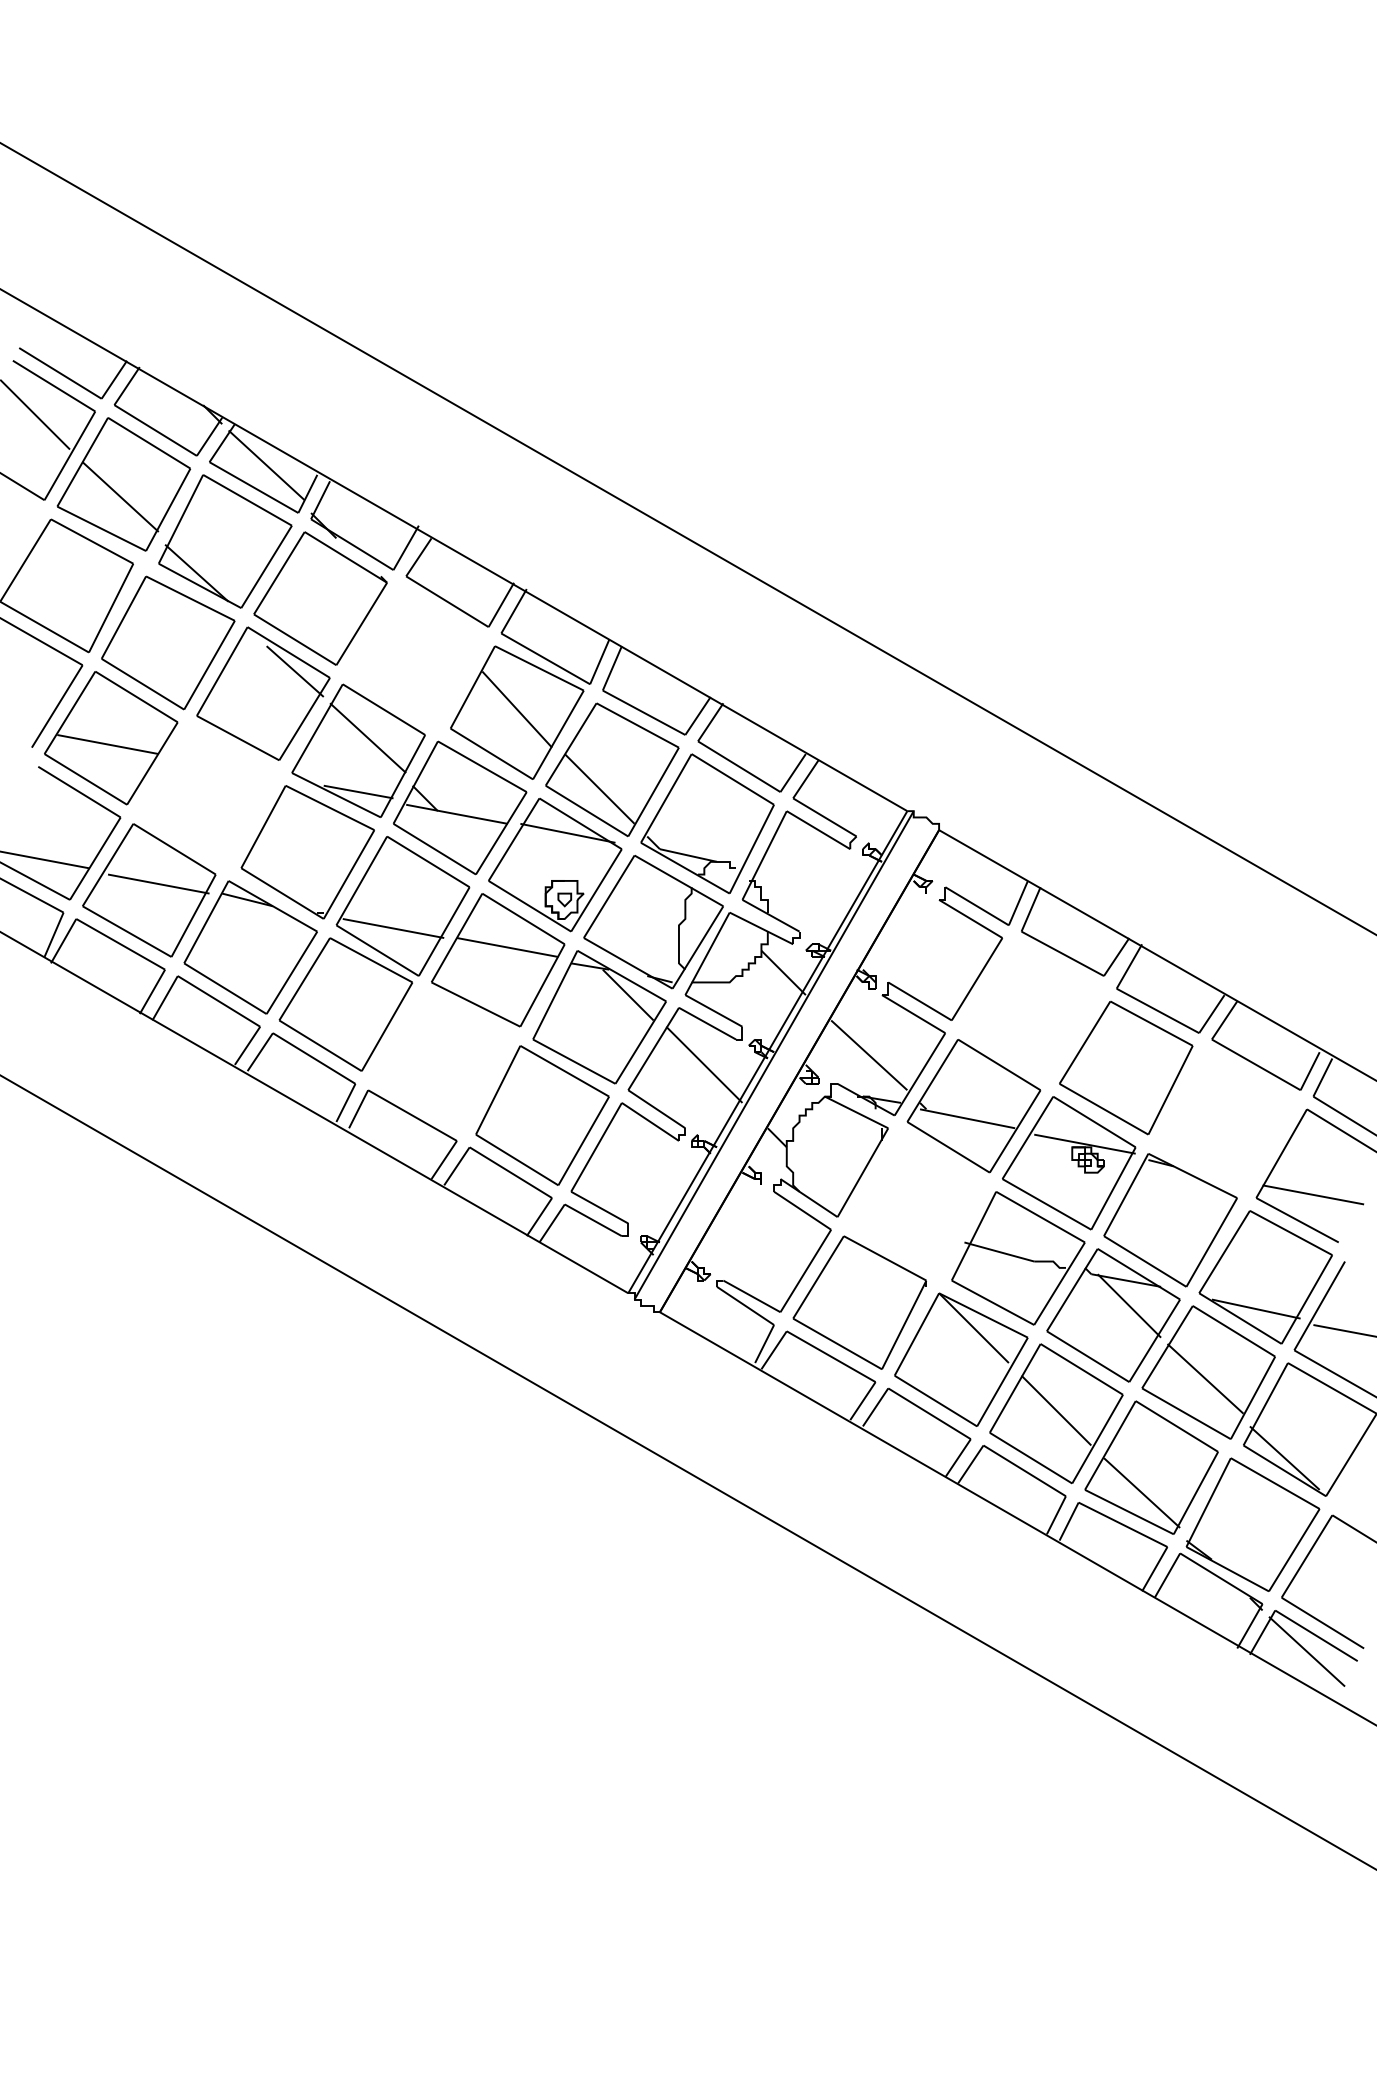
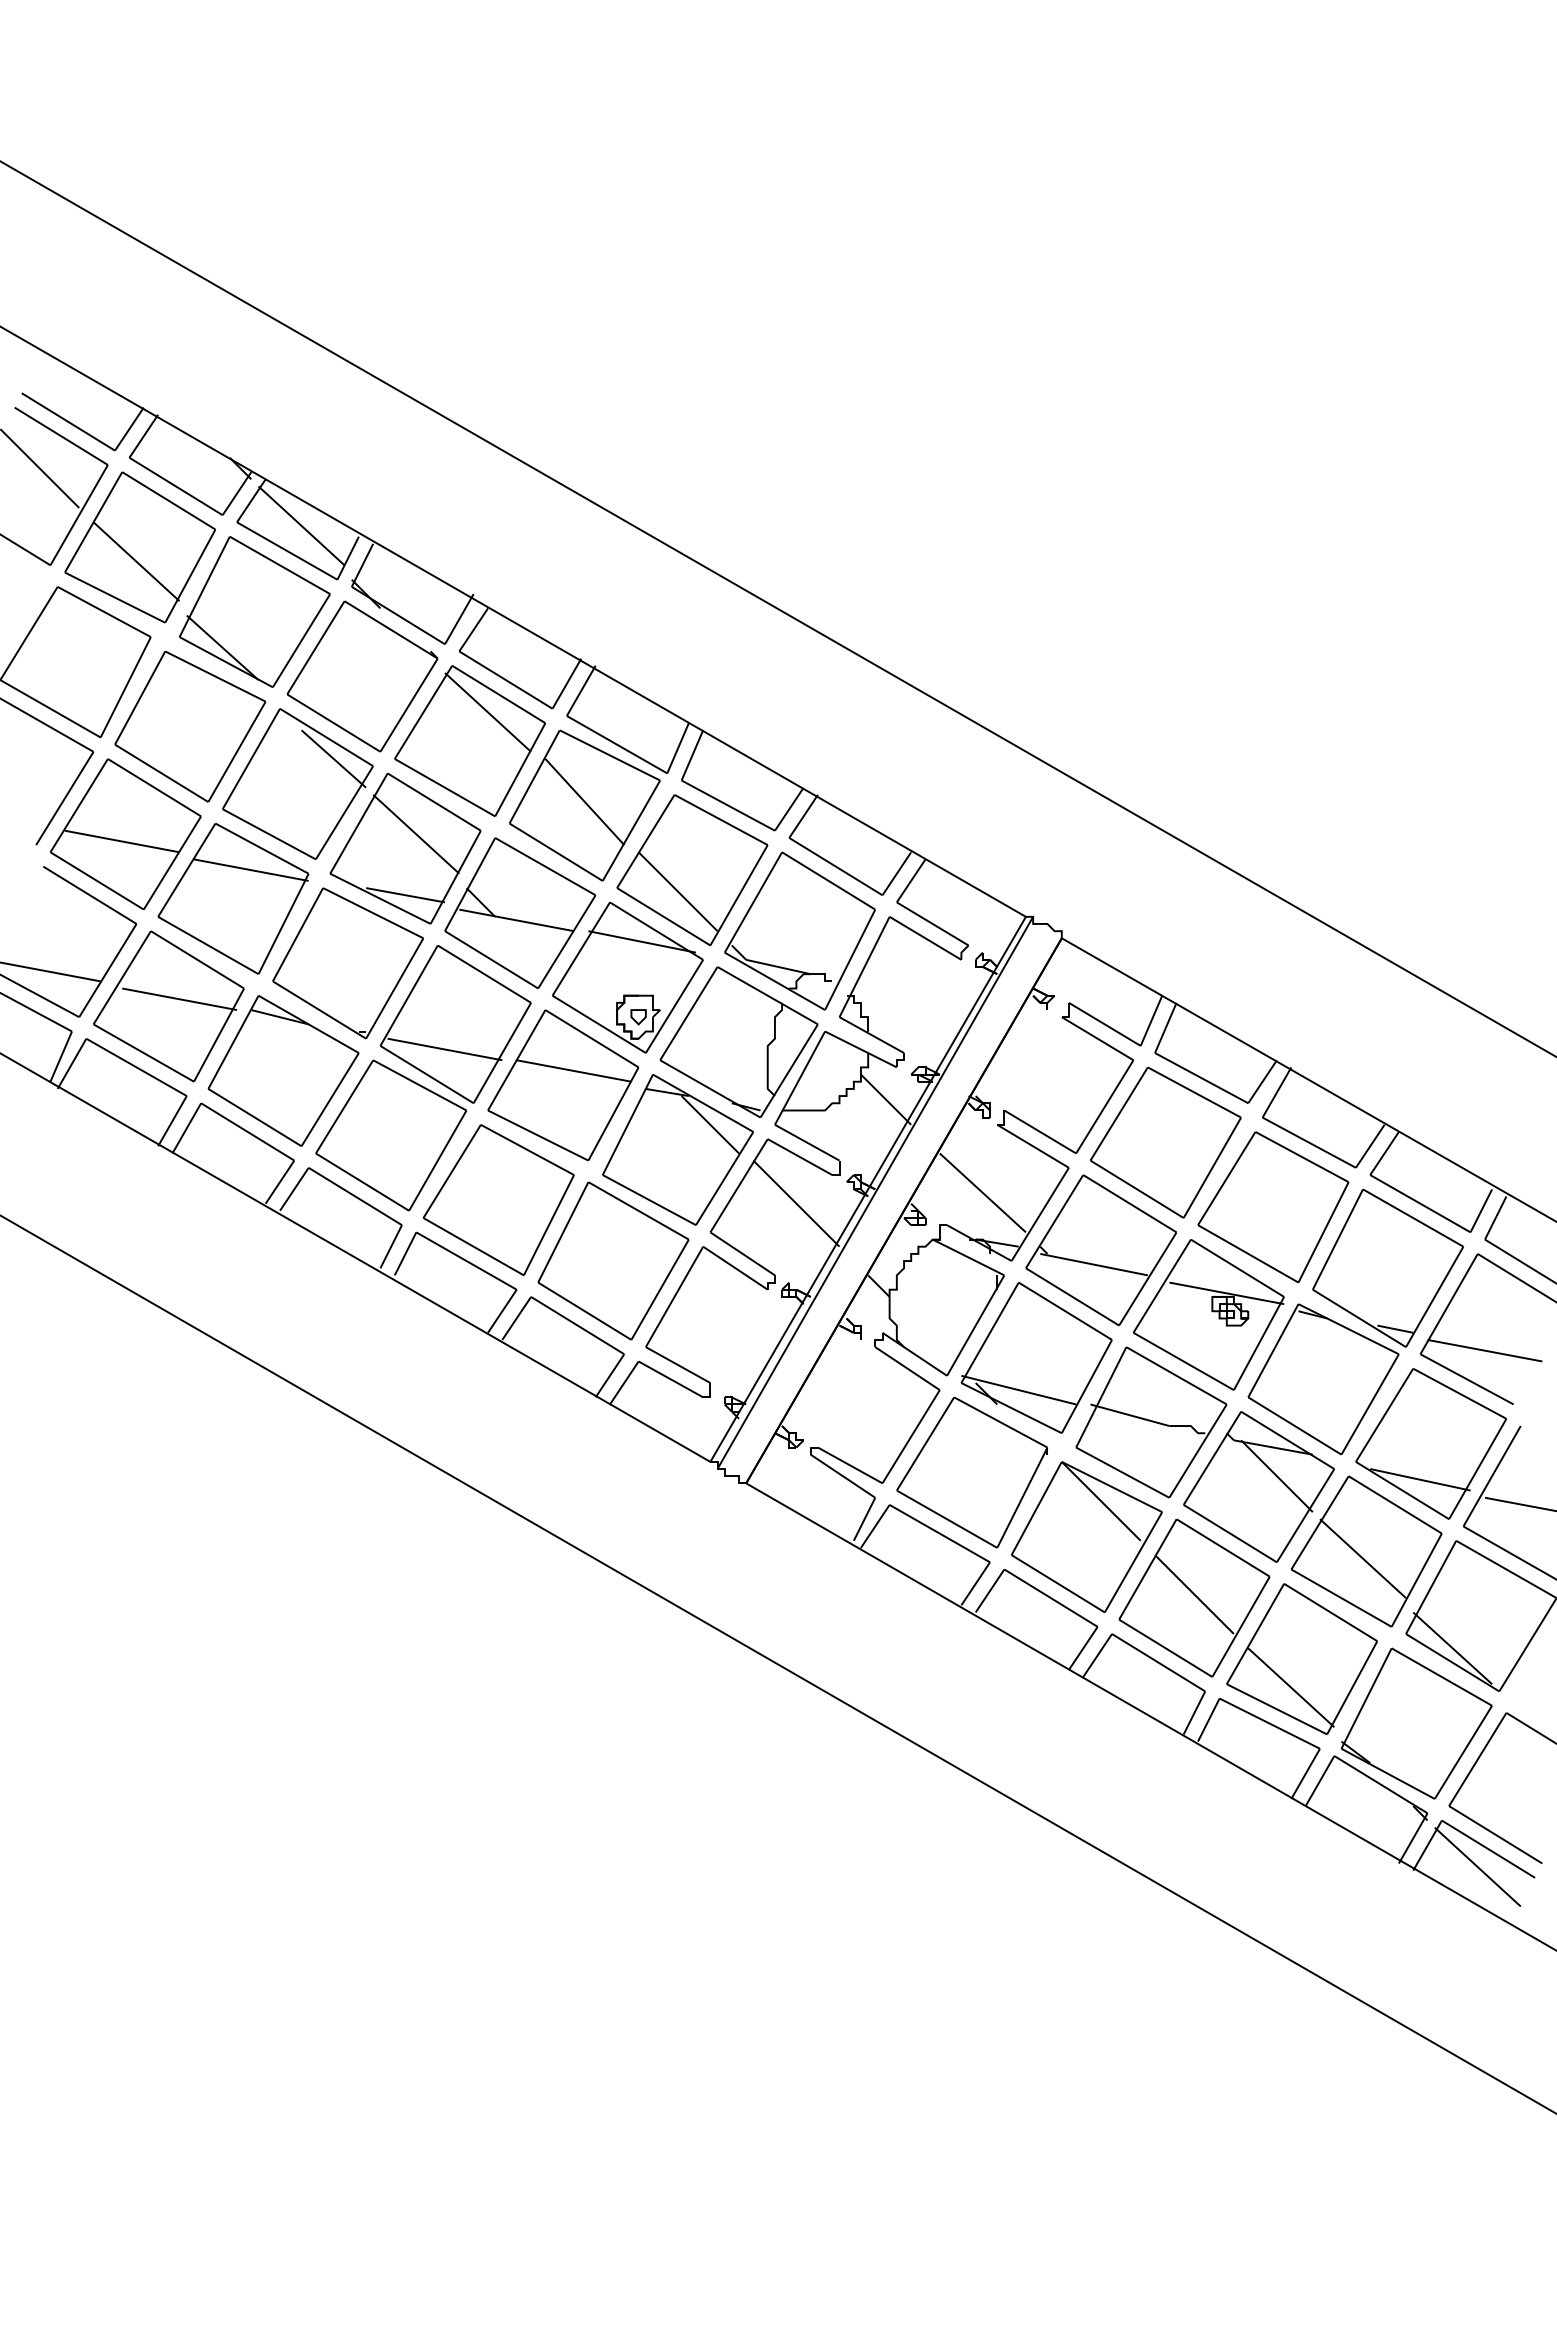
part: (415, 655) -> (469, 740), added
part: (206, 794) -> (233, 898), added
part: (1030, 1010) -> (1165, 1142), added
part: (440, 1061) -> (498, 1199), added
part: (1227, 1121) -> (1387, 1267), added
part: (916, 1200) -> (1036, 1357), added

